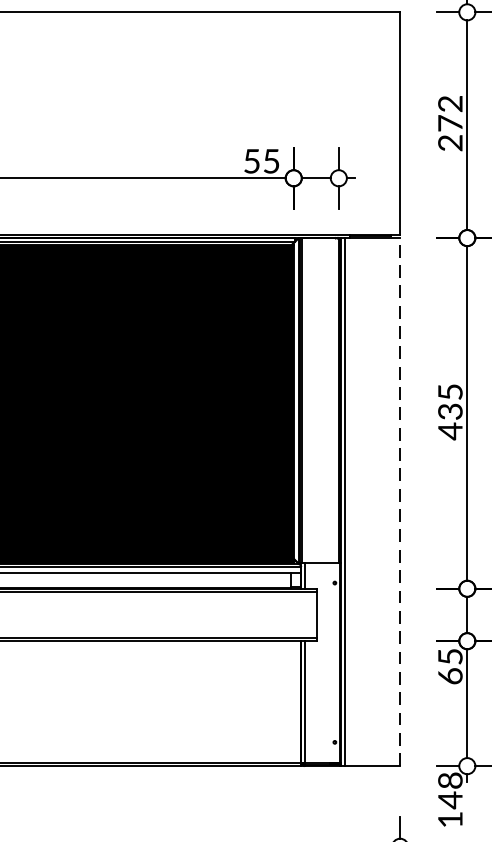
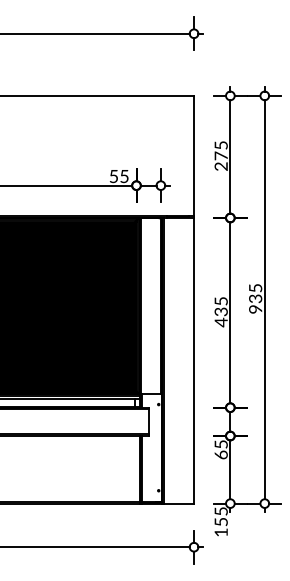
text: (449, 104) -> (220, 145), 272 -> 275
line: (400, 501) -> (194, 360), dashed -> solid
text: (449, 789) -> (220, 516), 148 -> 155

